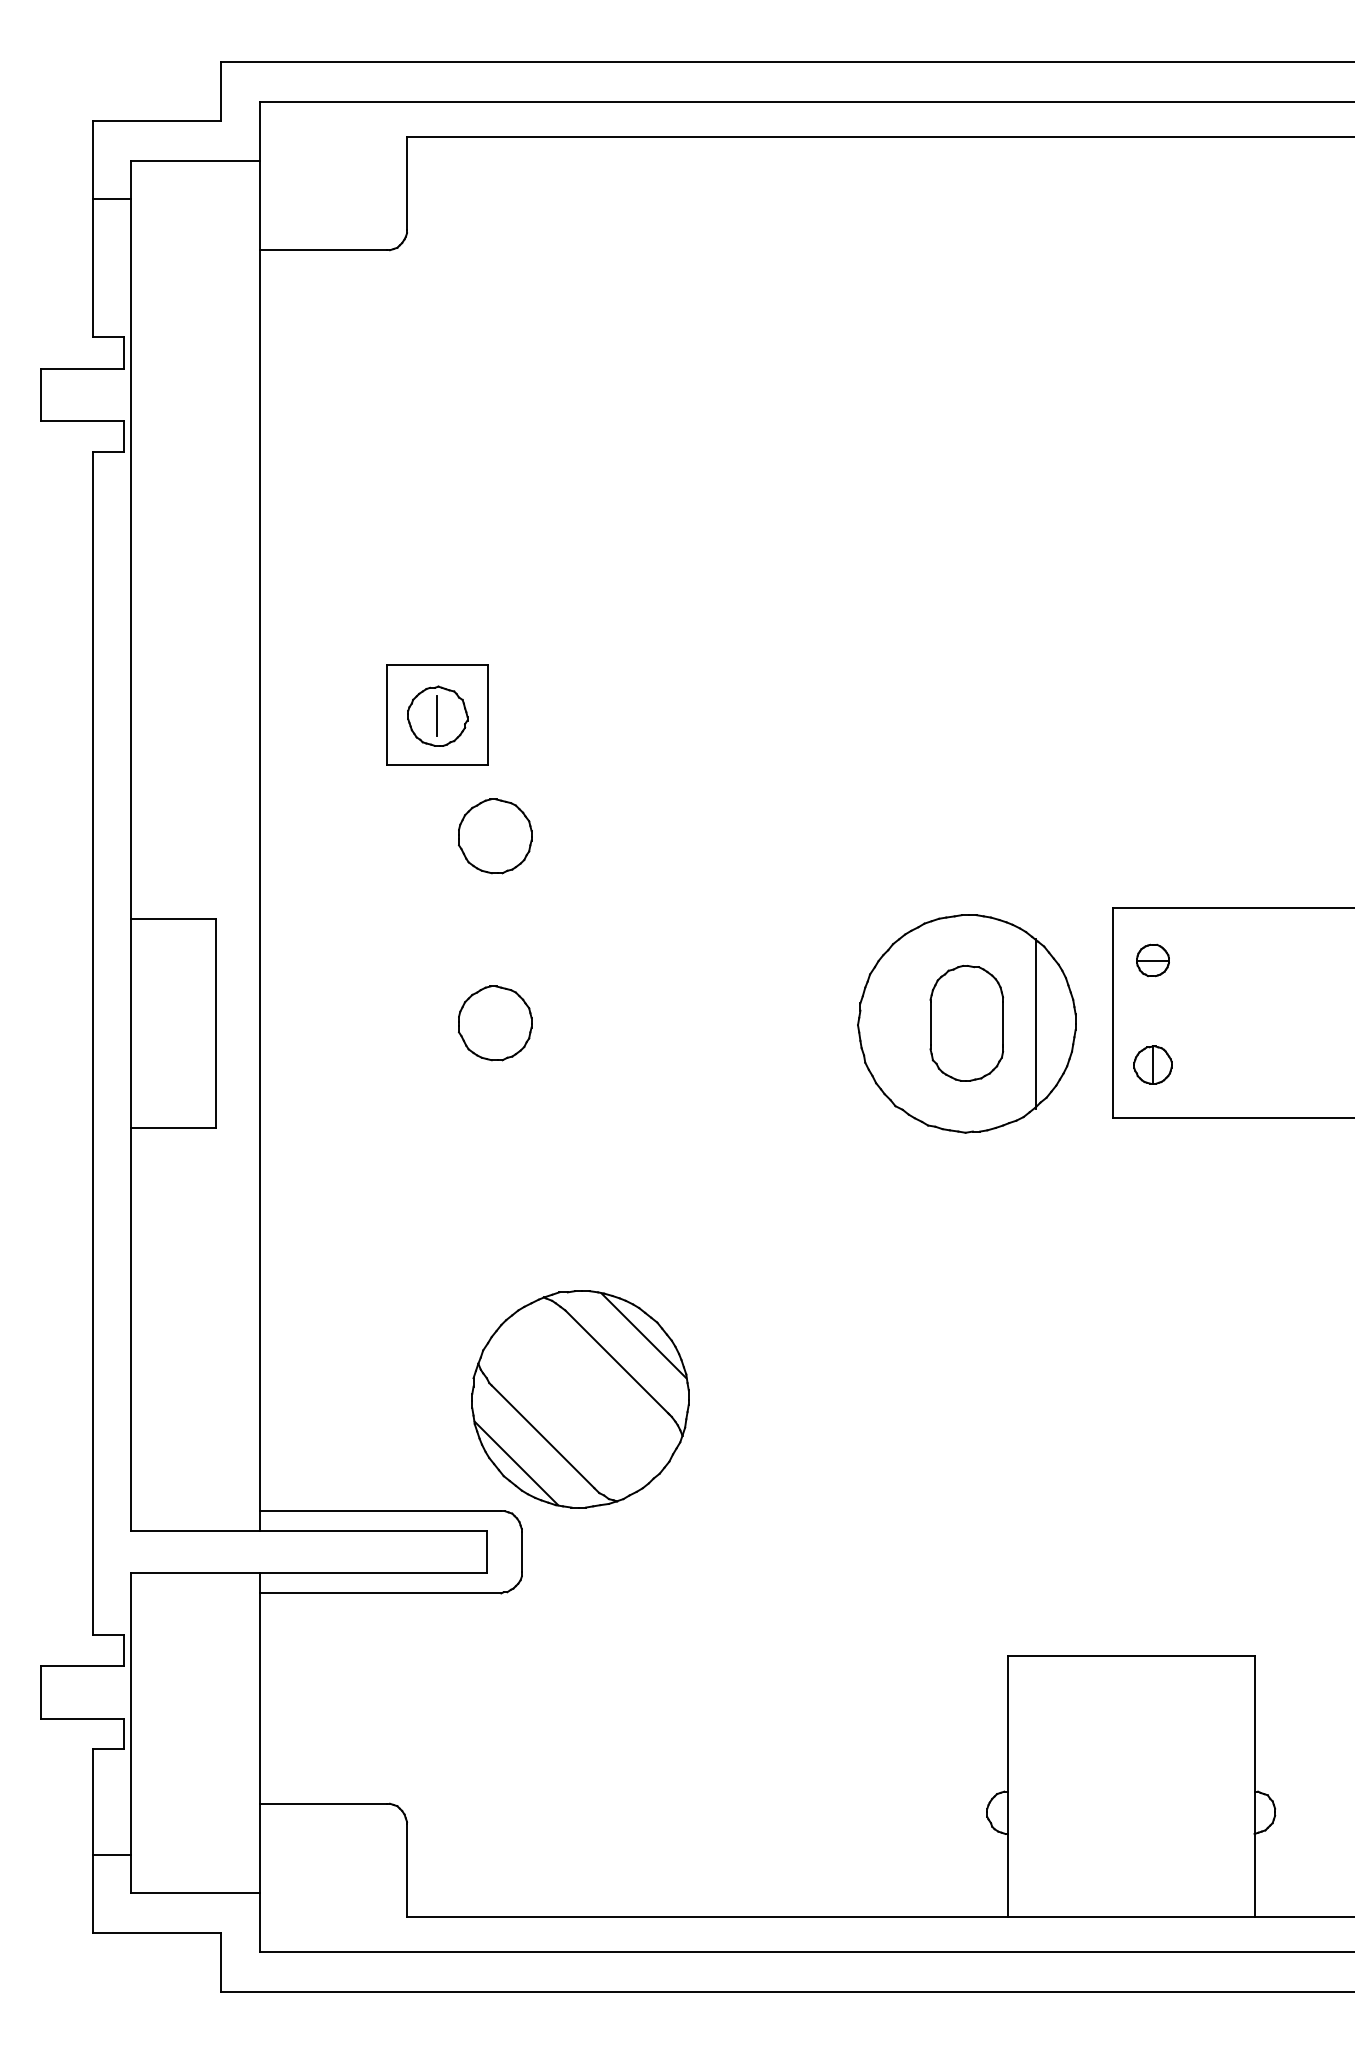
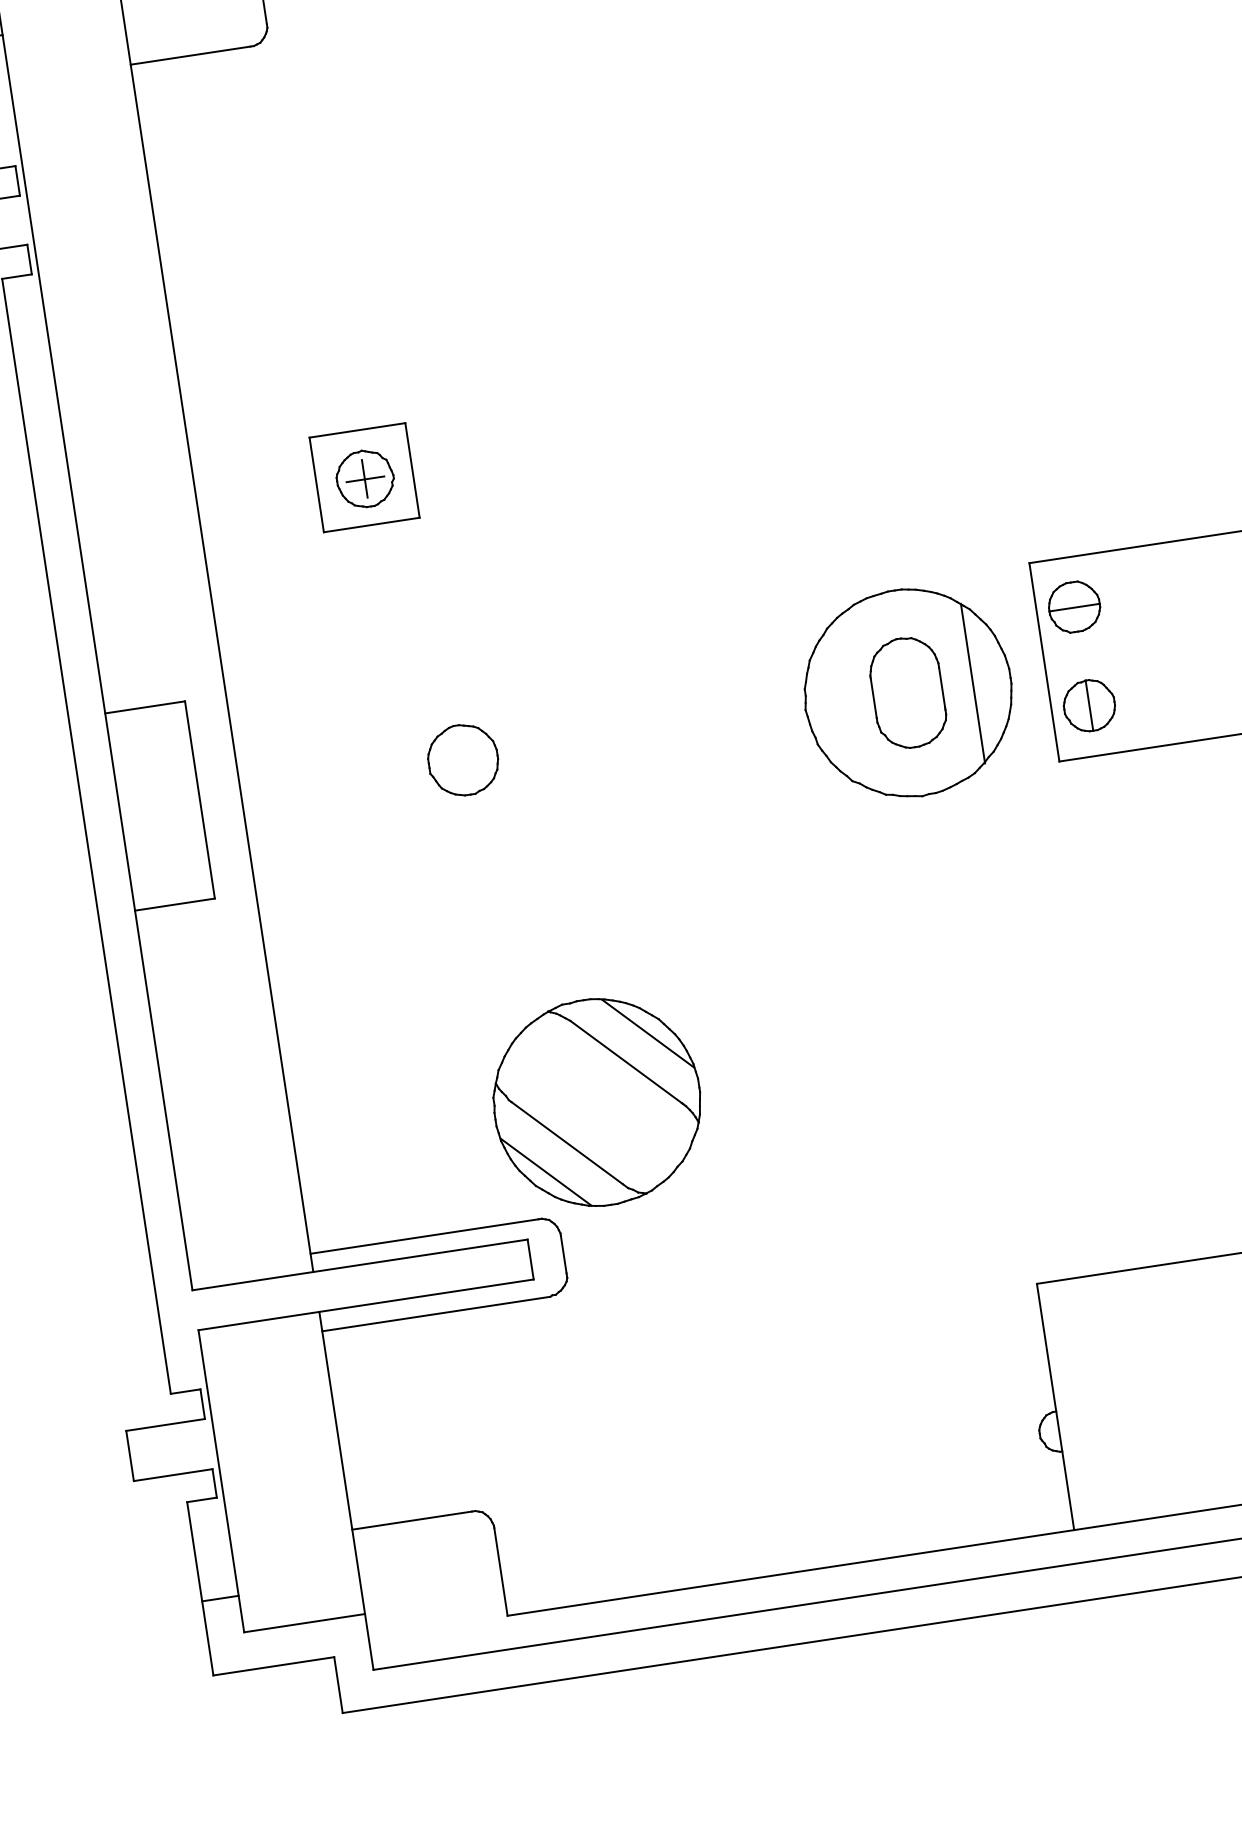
line: (437, 716) -> (365, 479), added
part: (495, 836) -> (436, 583), removed
part: (1152, 960) -> (1074, 607), size x1.67
part: (1152, 1064) -> (1088, 705), size x1.43

